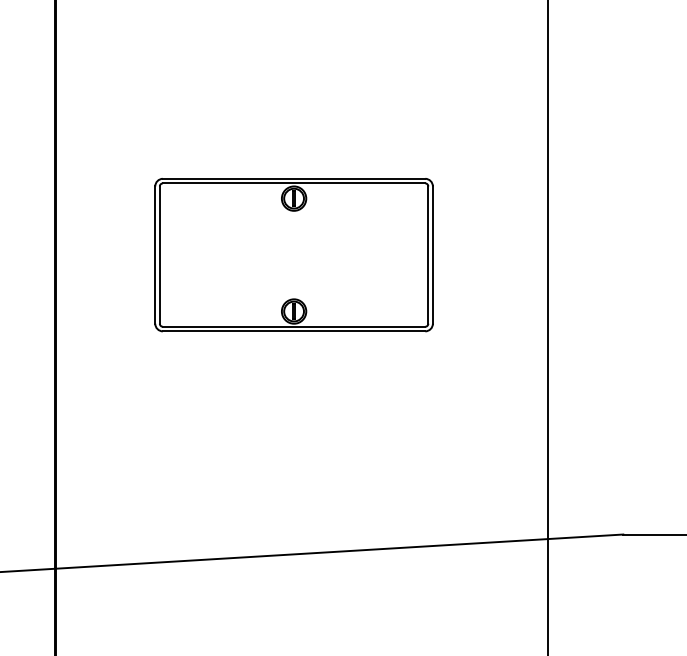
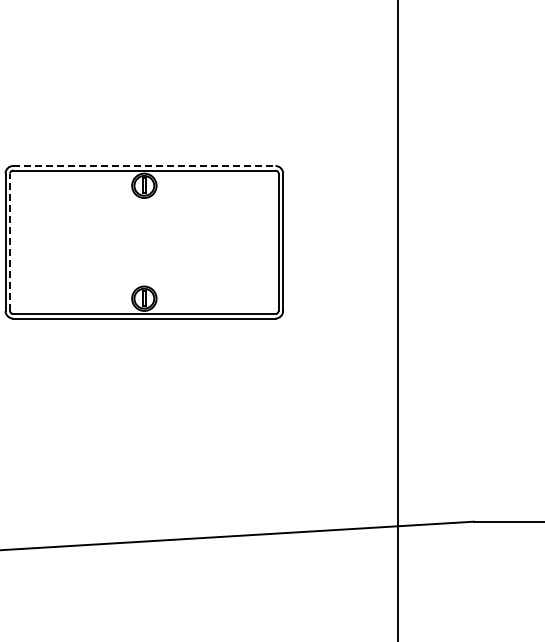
line: (294, 178) -> (144, 165), solid -> dashed
line: (159, 255) -> (9, 242), solid -> dashed

